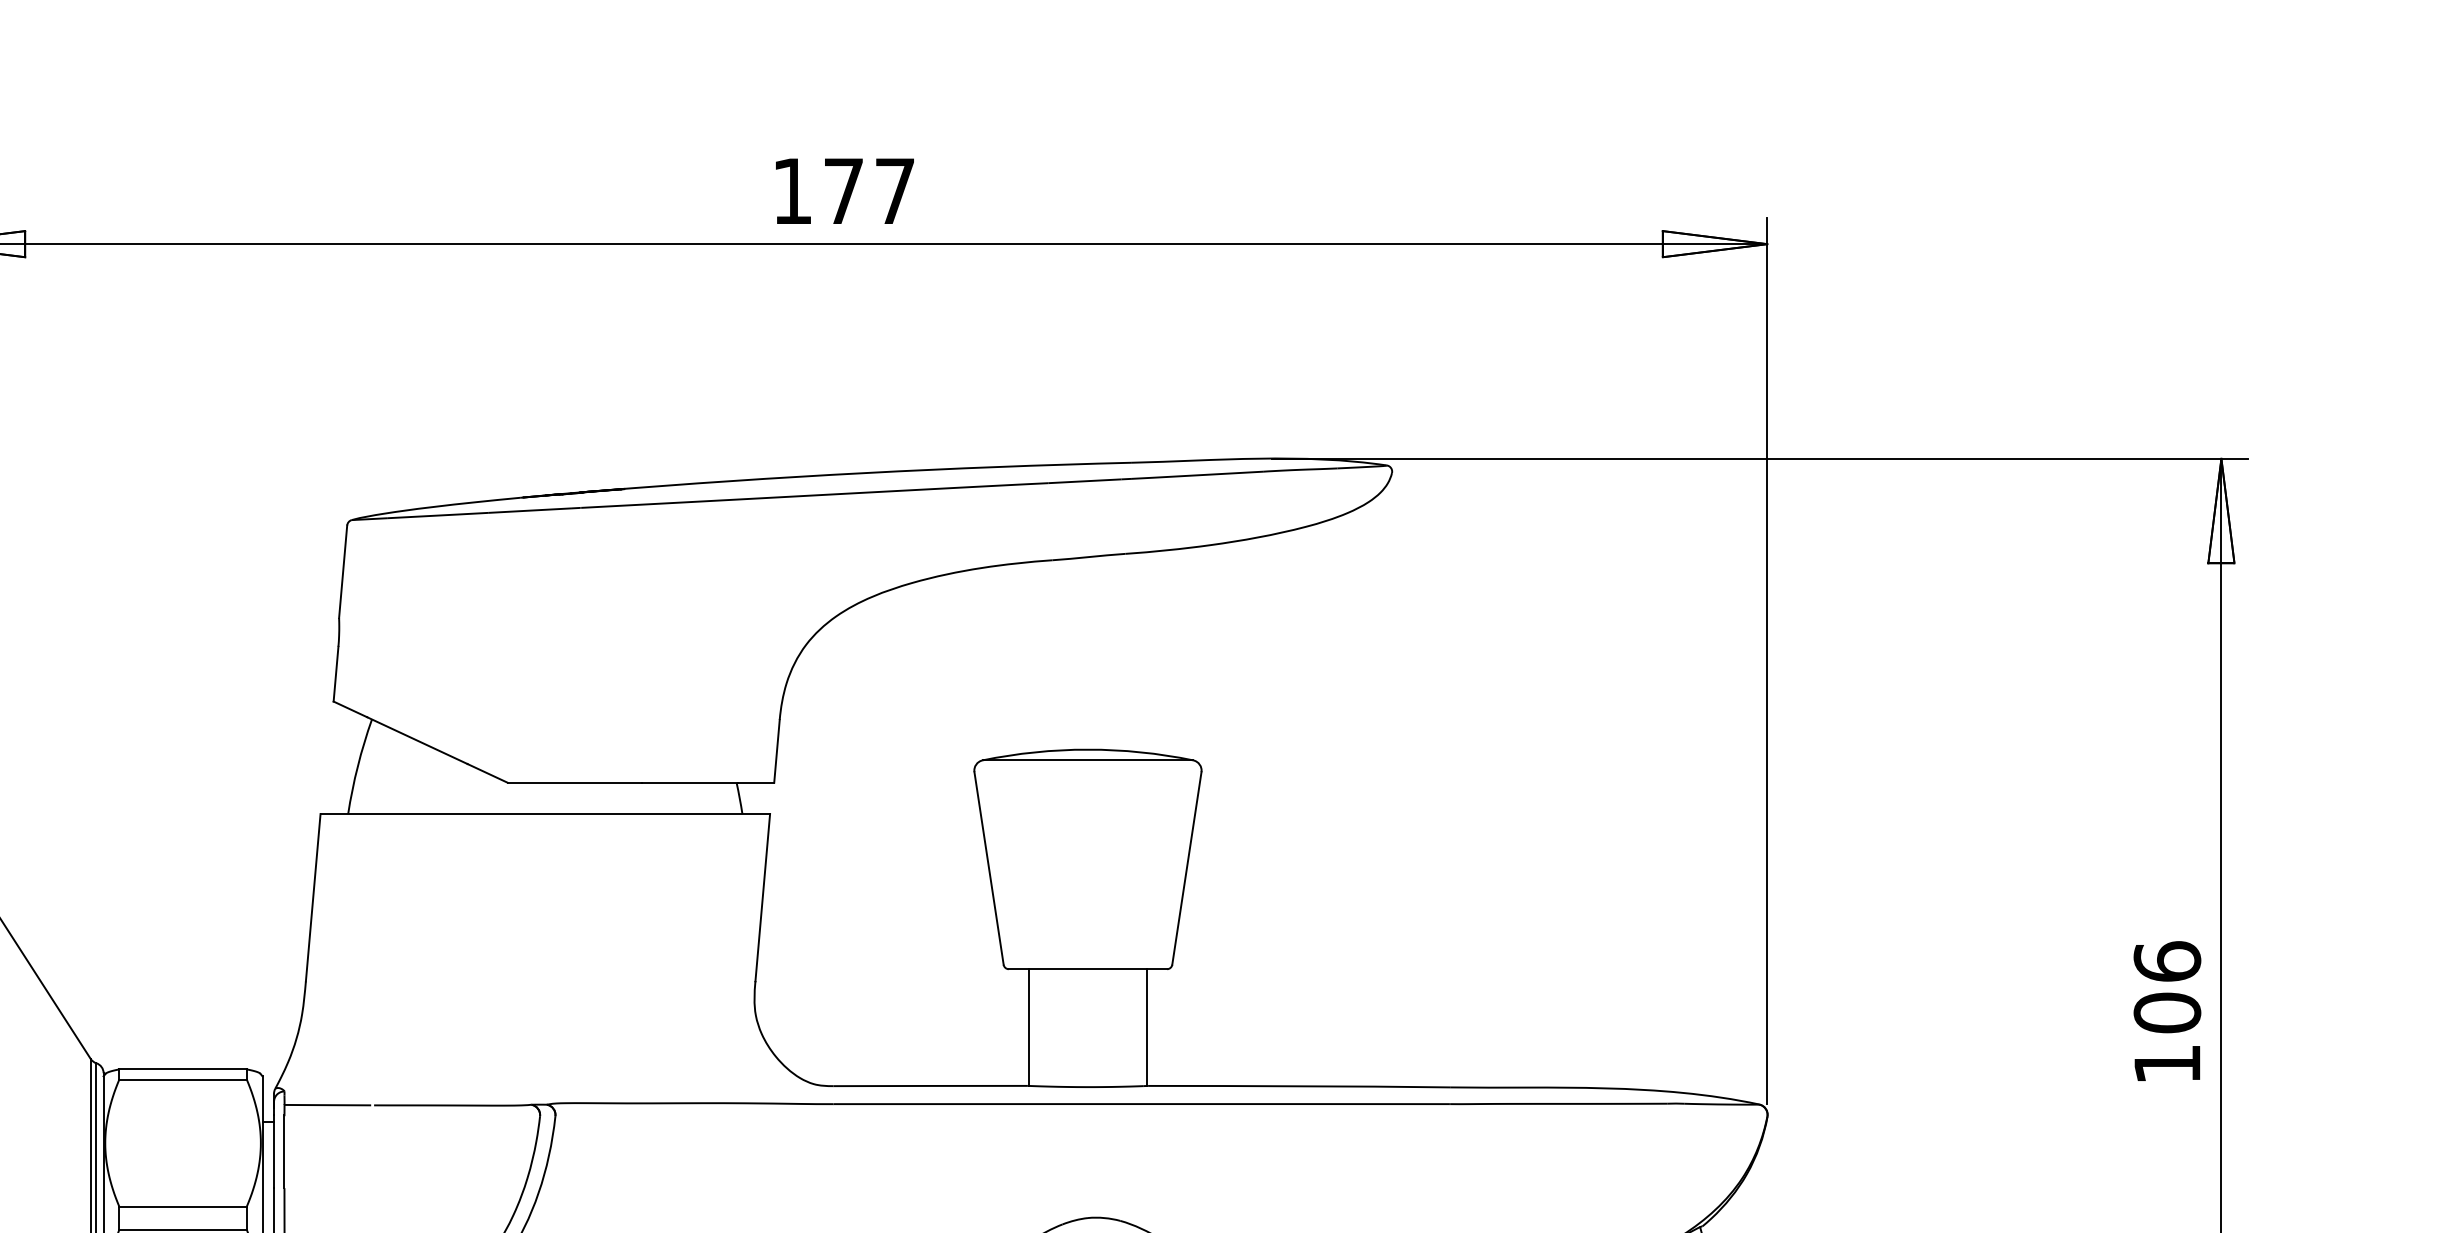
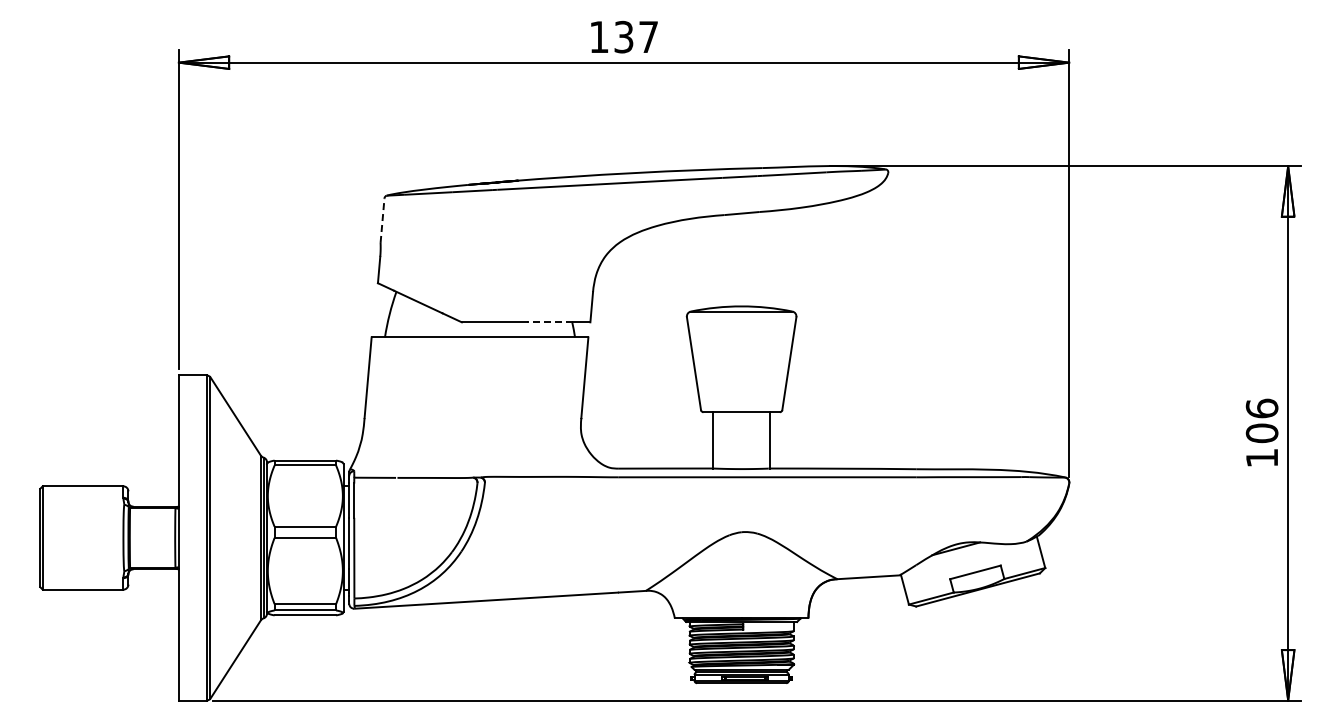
text: (842, 189) -> (623, 36), 177 -> 137
line: (343, 571) -> (382, 220), solid -> dashed
line: (689, 783) -> (549, 322), solid -> dashed

